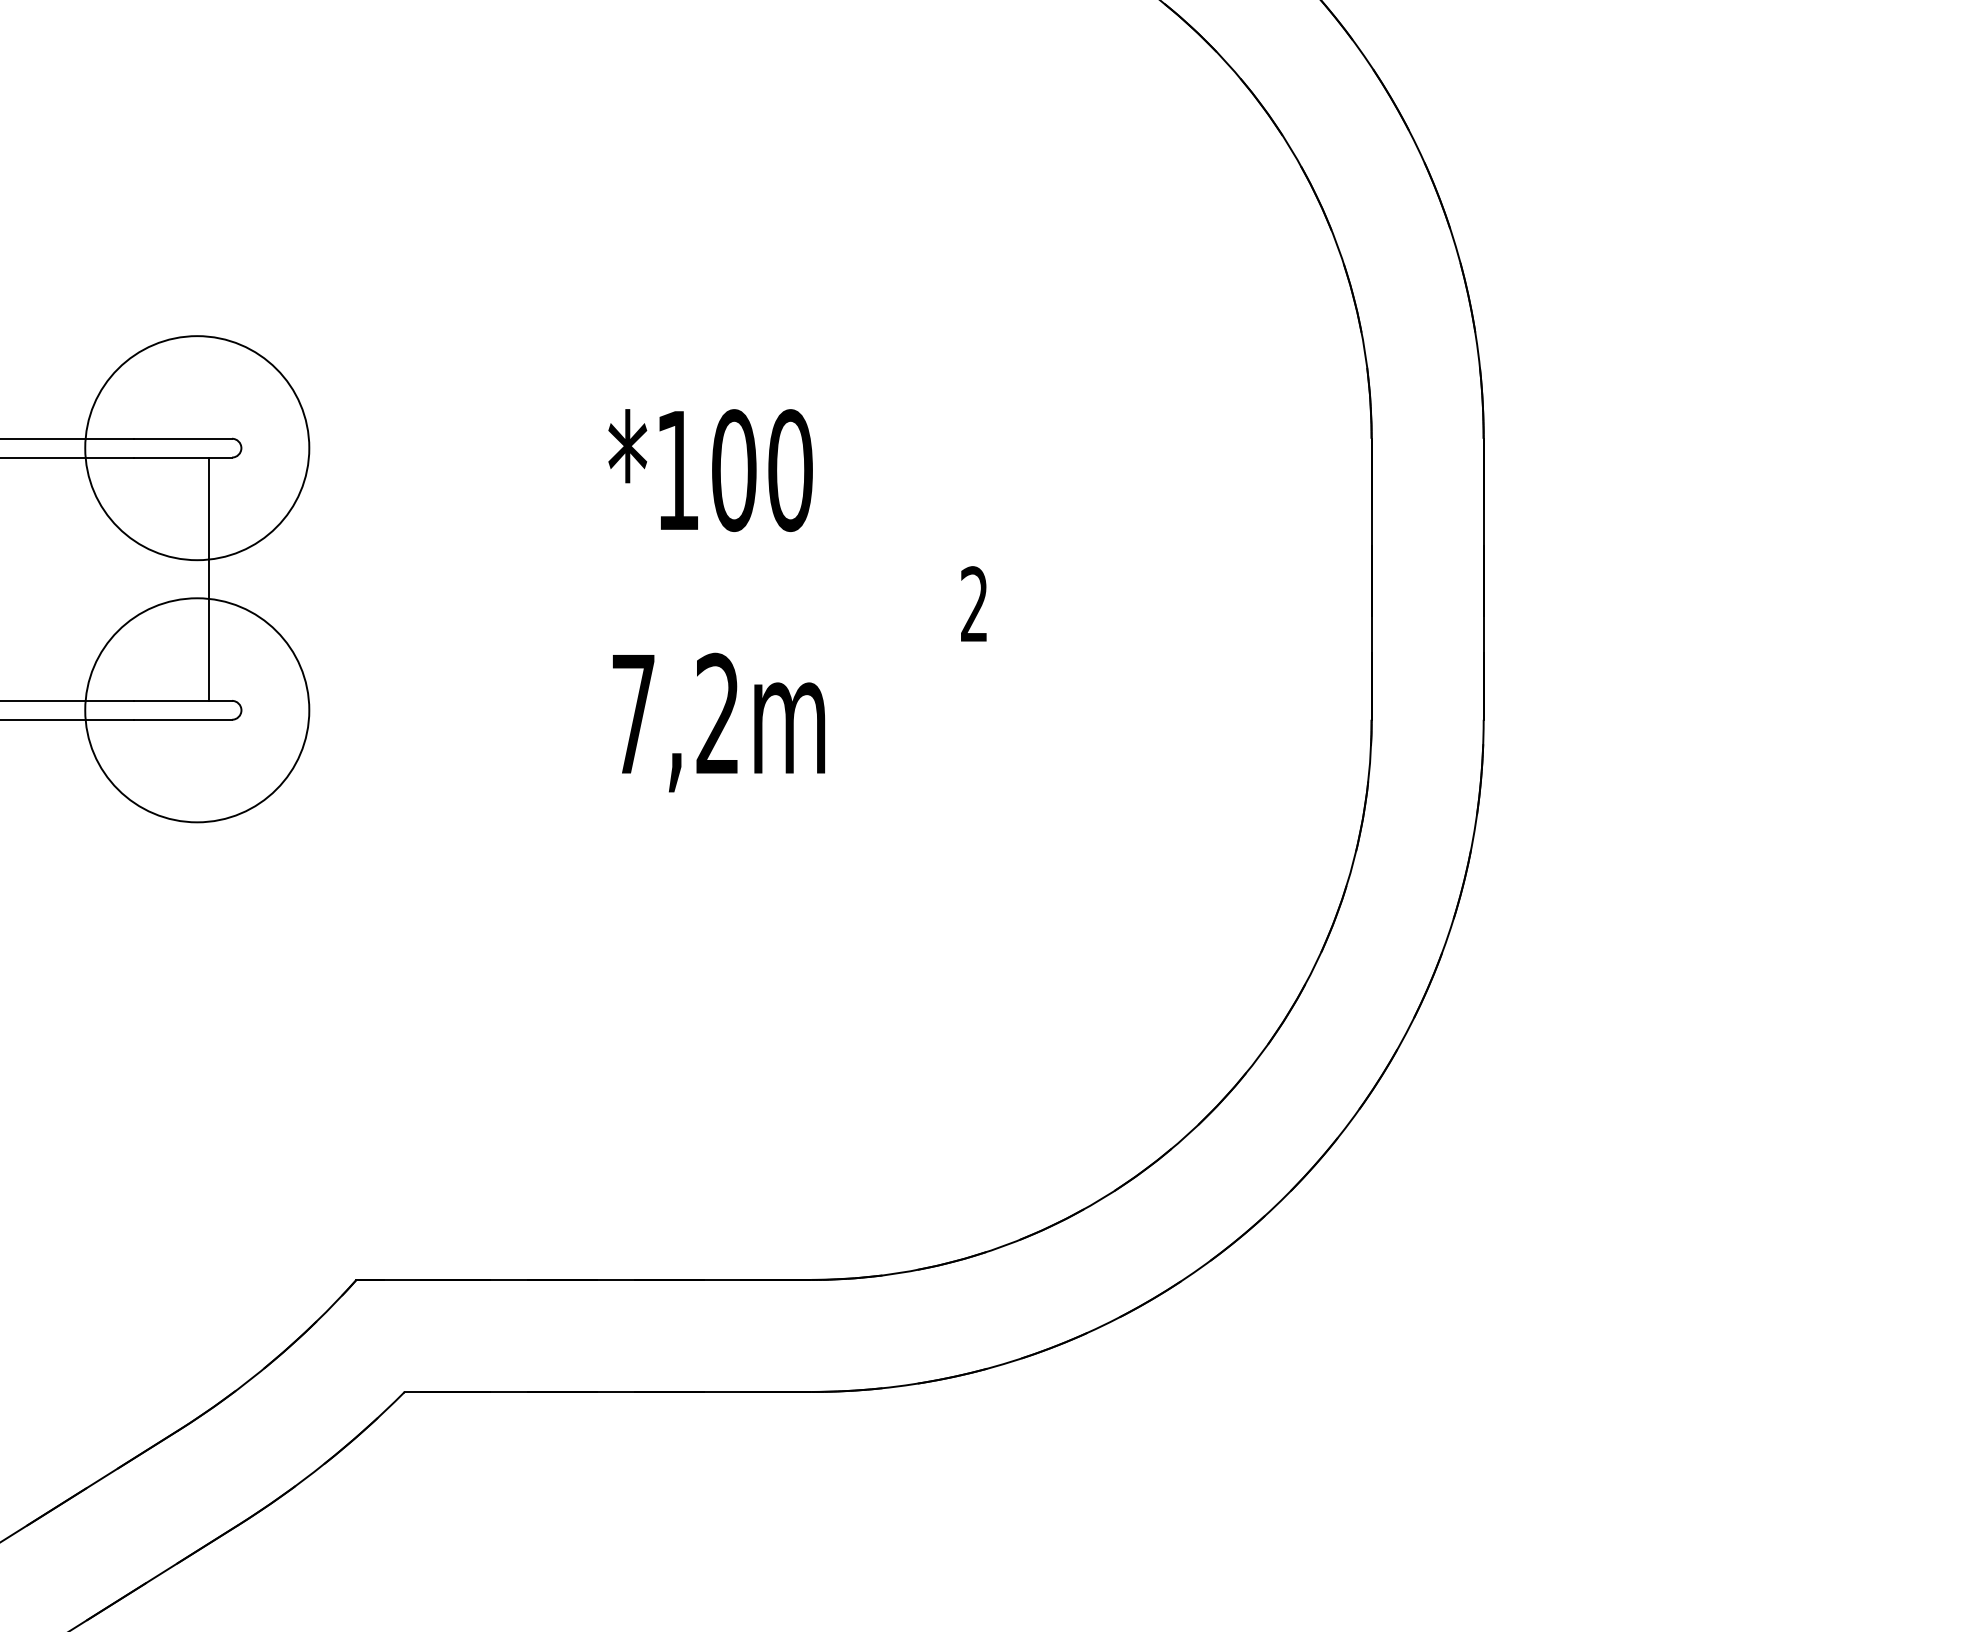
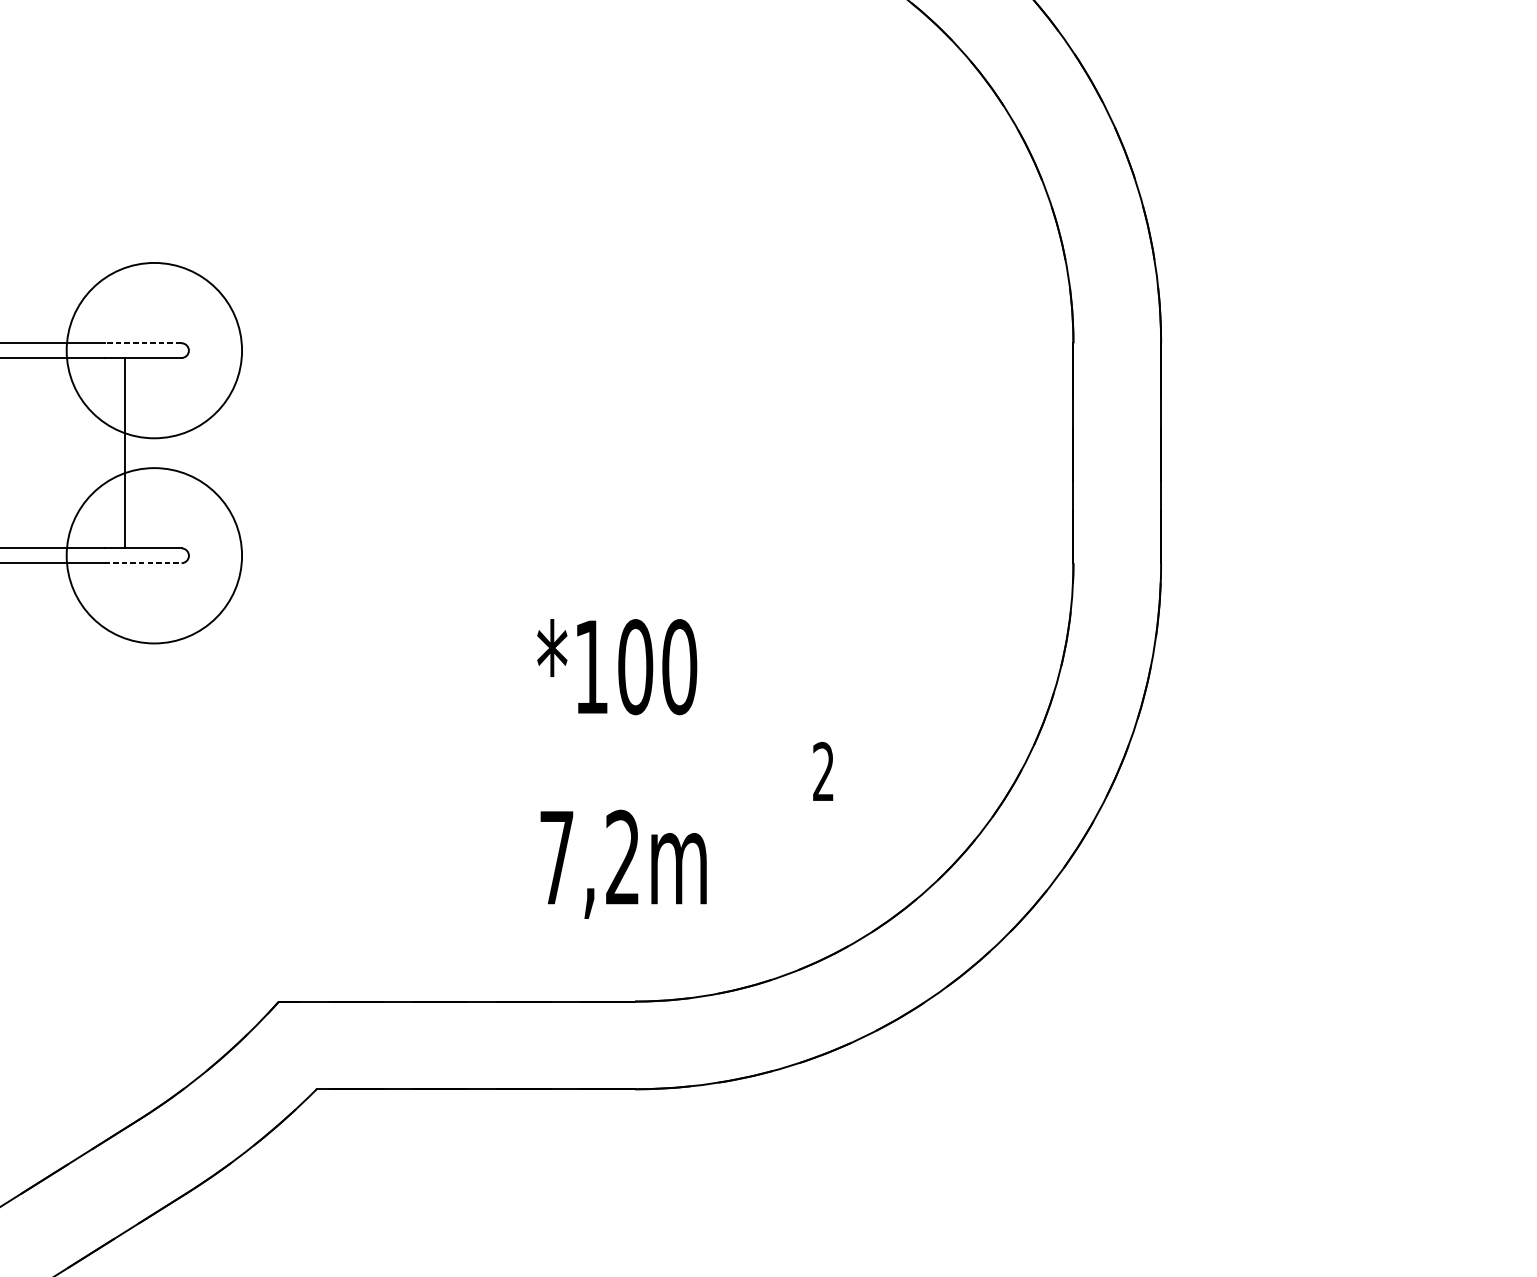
line: (182, 438) -> (142, 343), solid -> dashed
line: (209, 578) -> (124, 452), moved
text: (797, 600) -> (685, 768), moved
line: (183, 719) -> (143, 562), solid -> dashed

